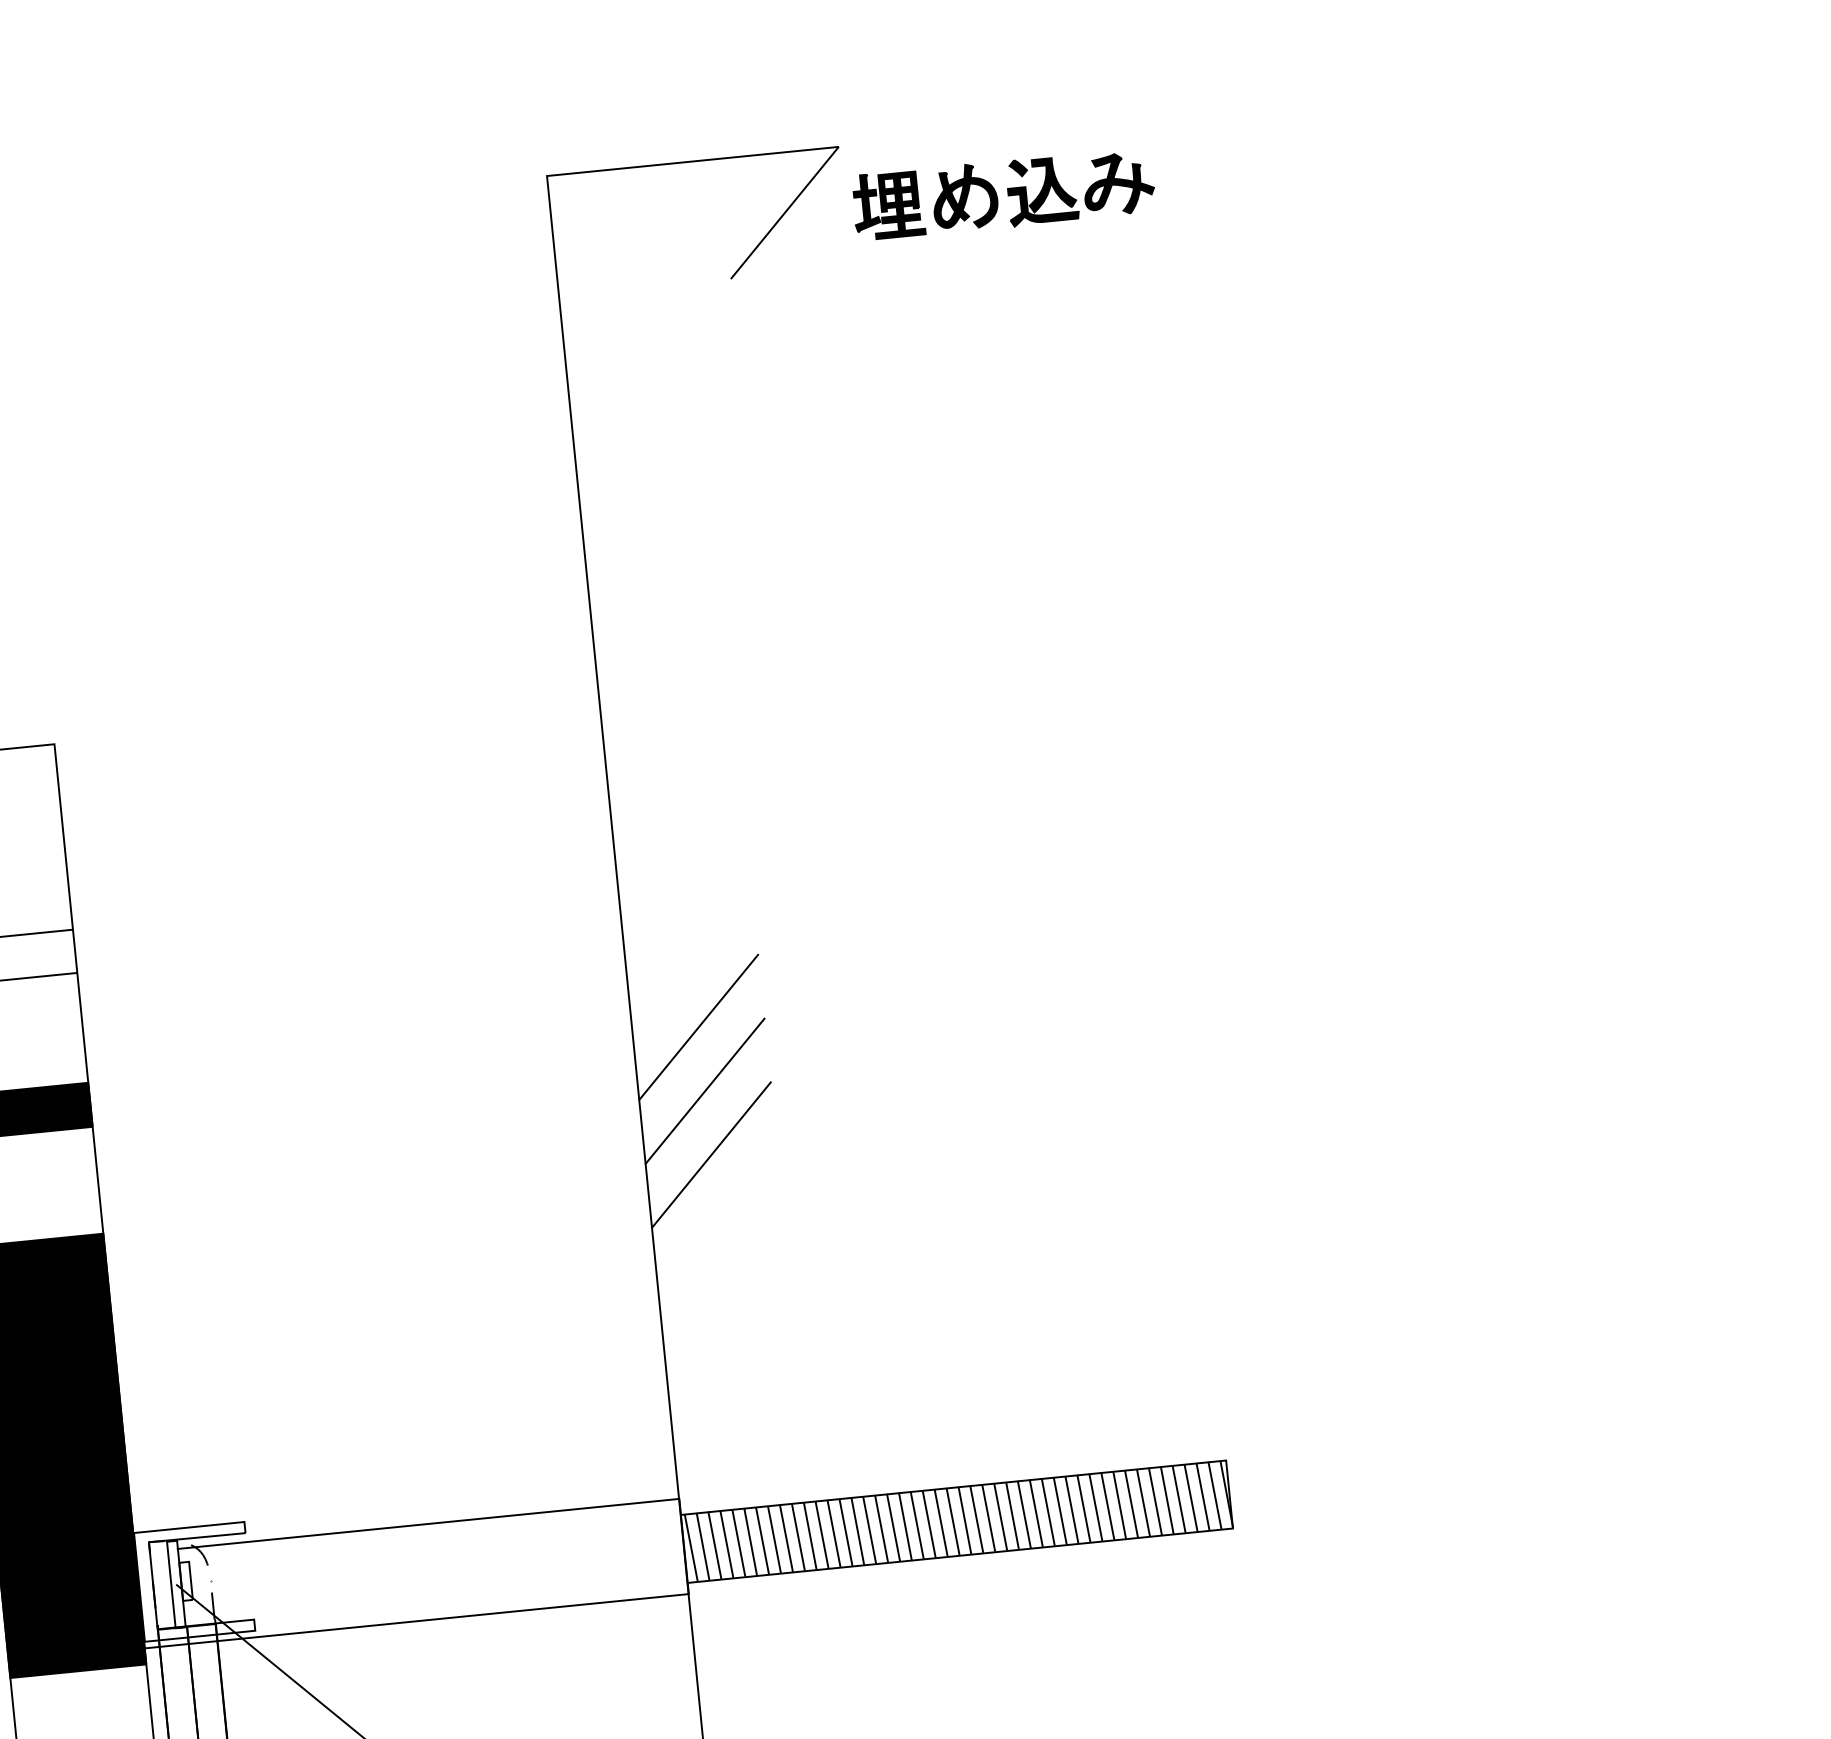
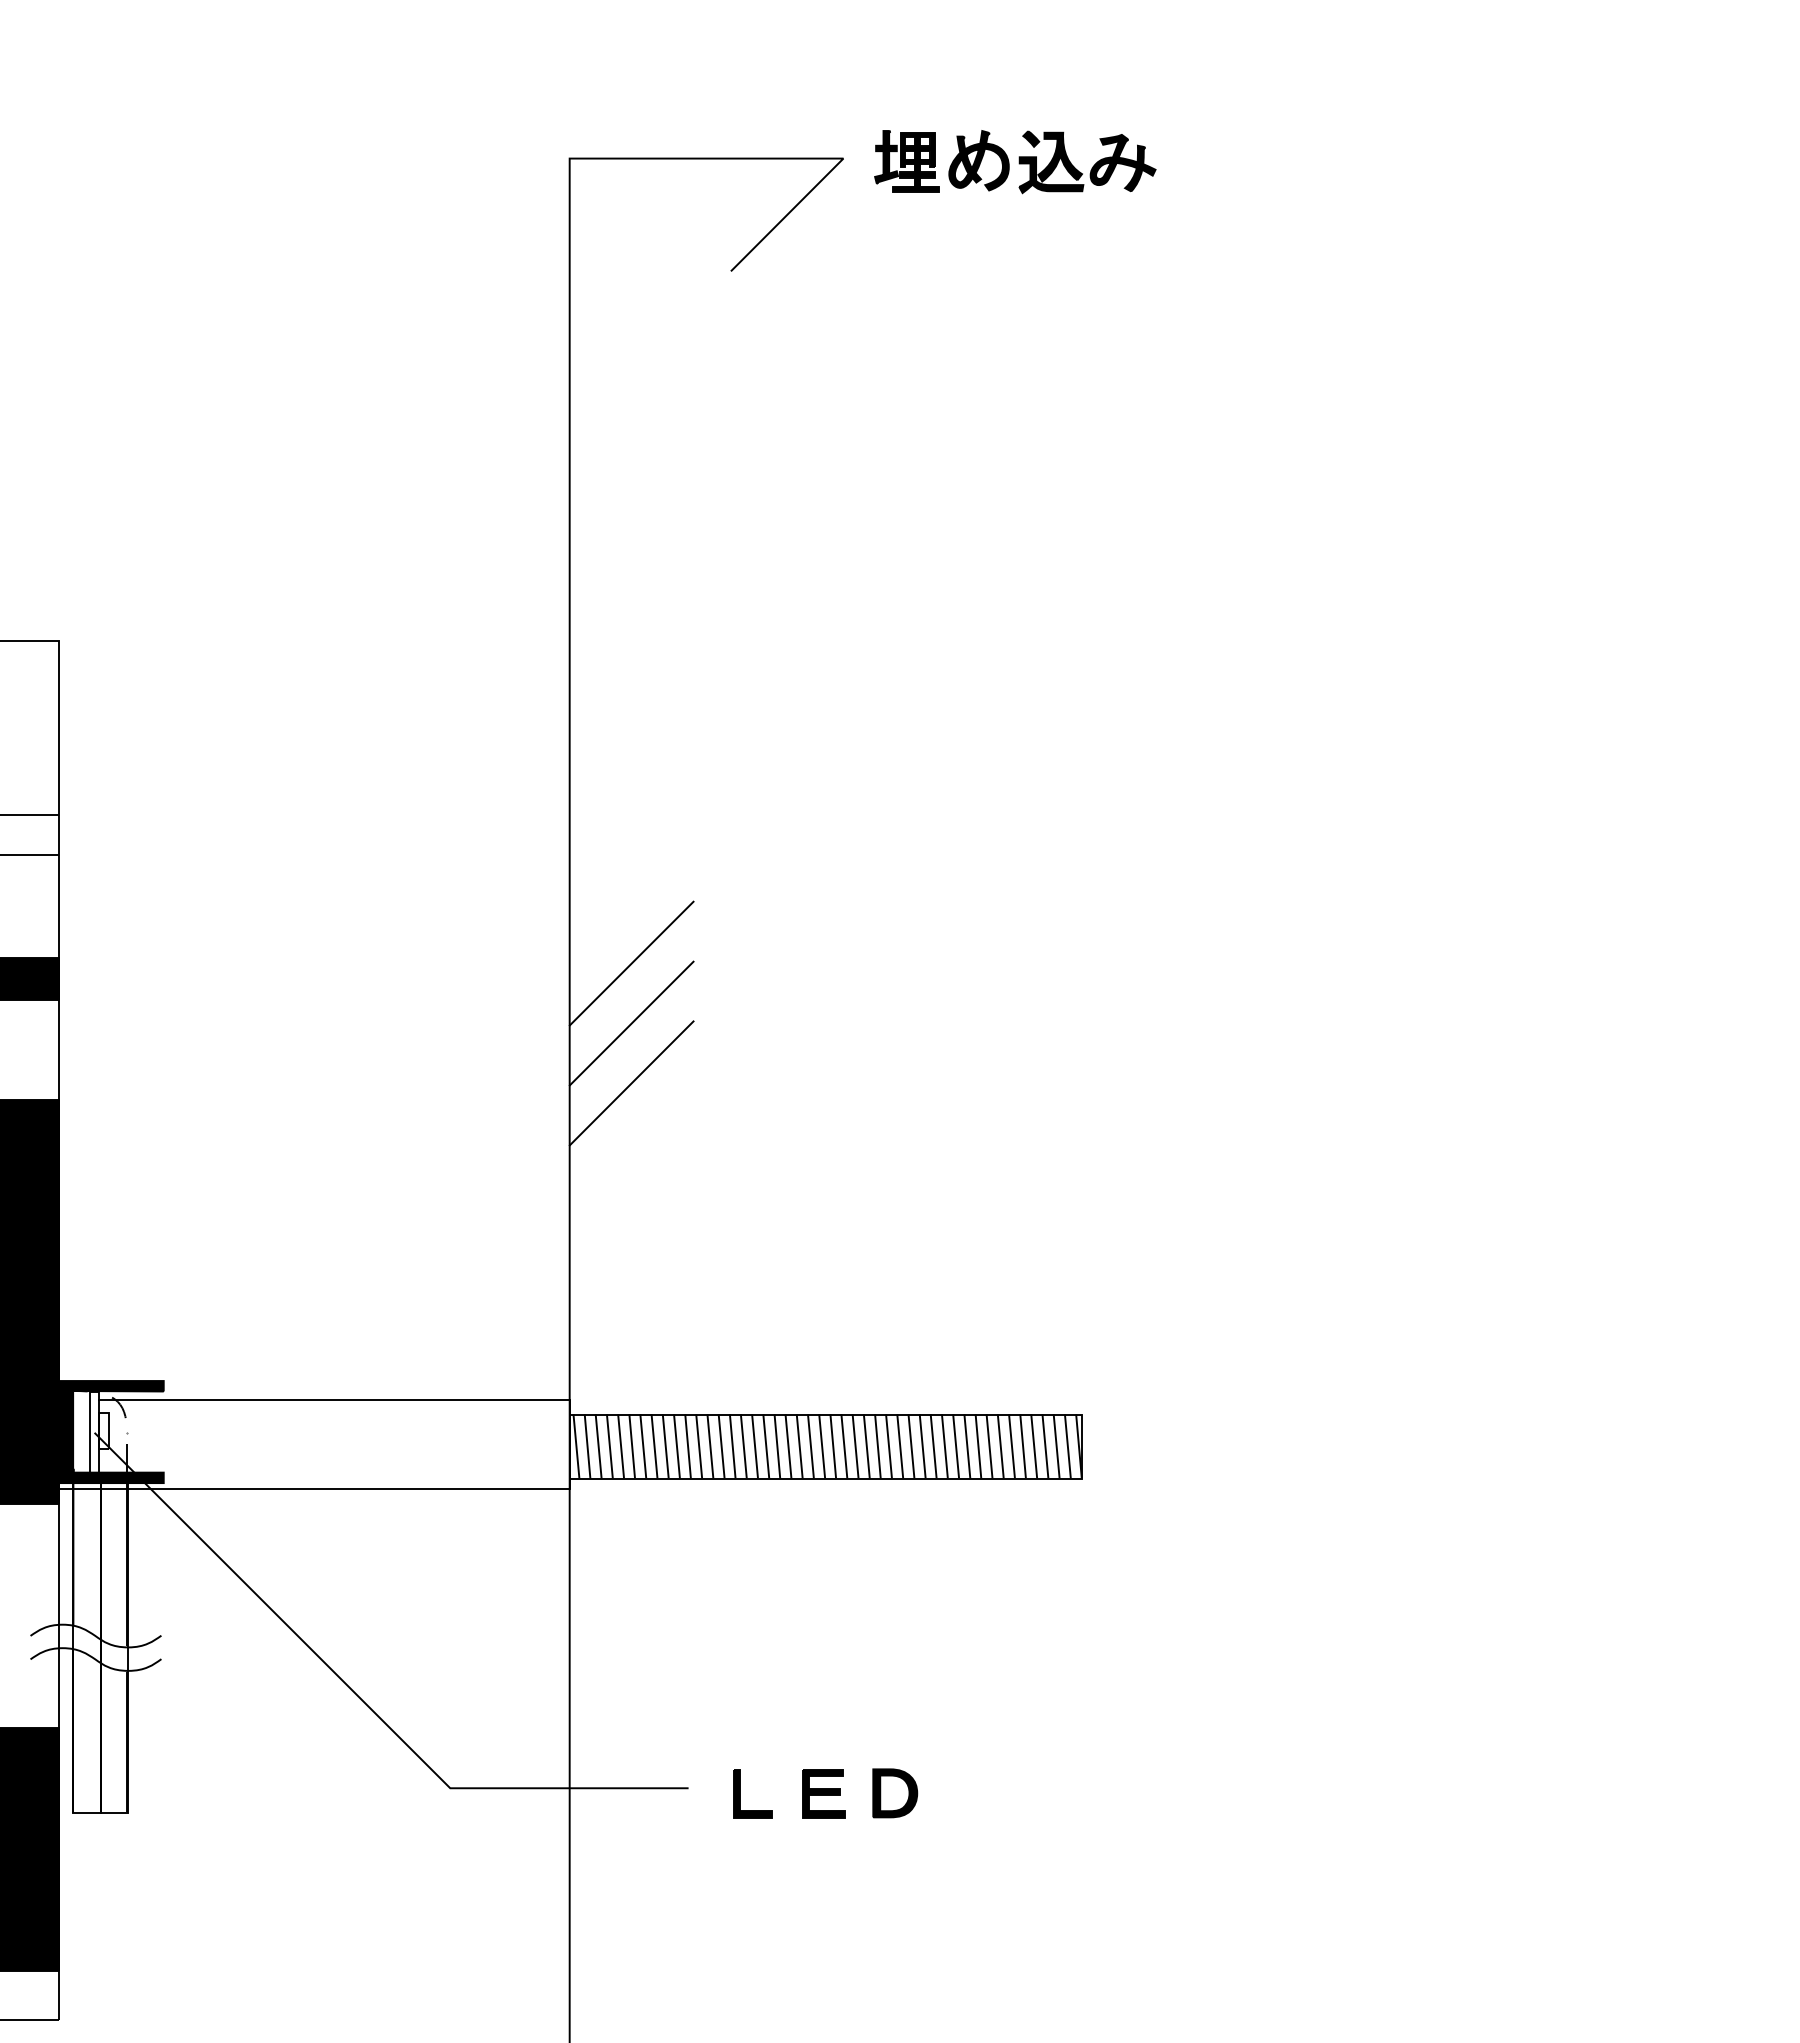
part: (1003, 194) -> (1015, 162), moved
fill: (194, 1582) -> (111, 1432), added

